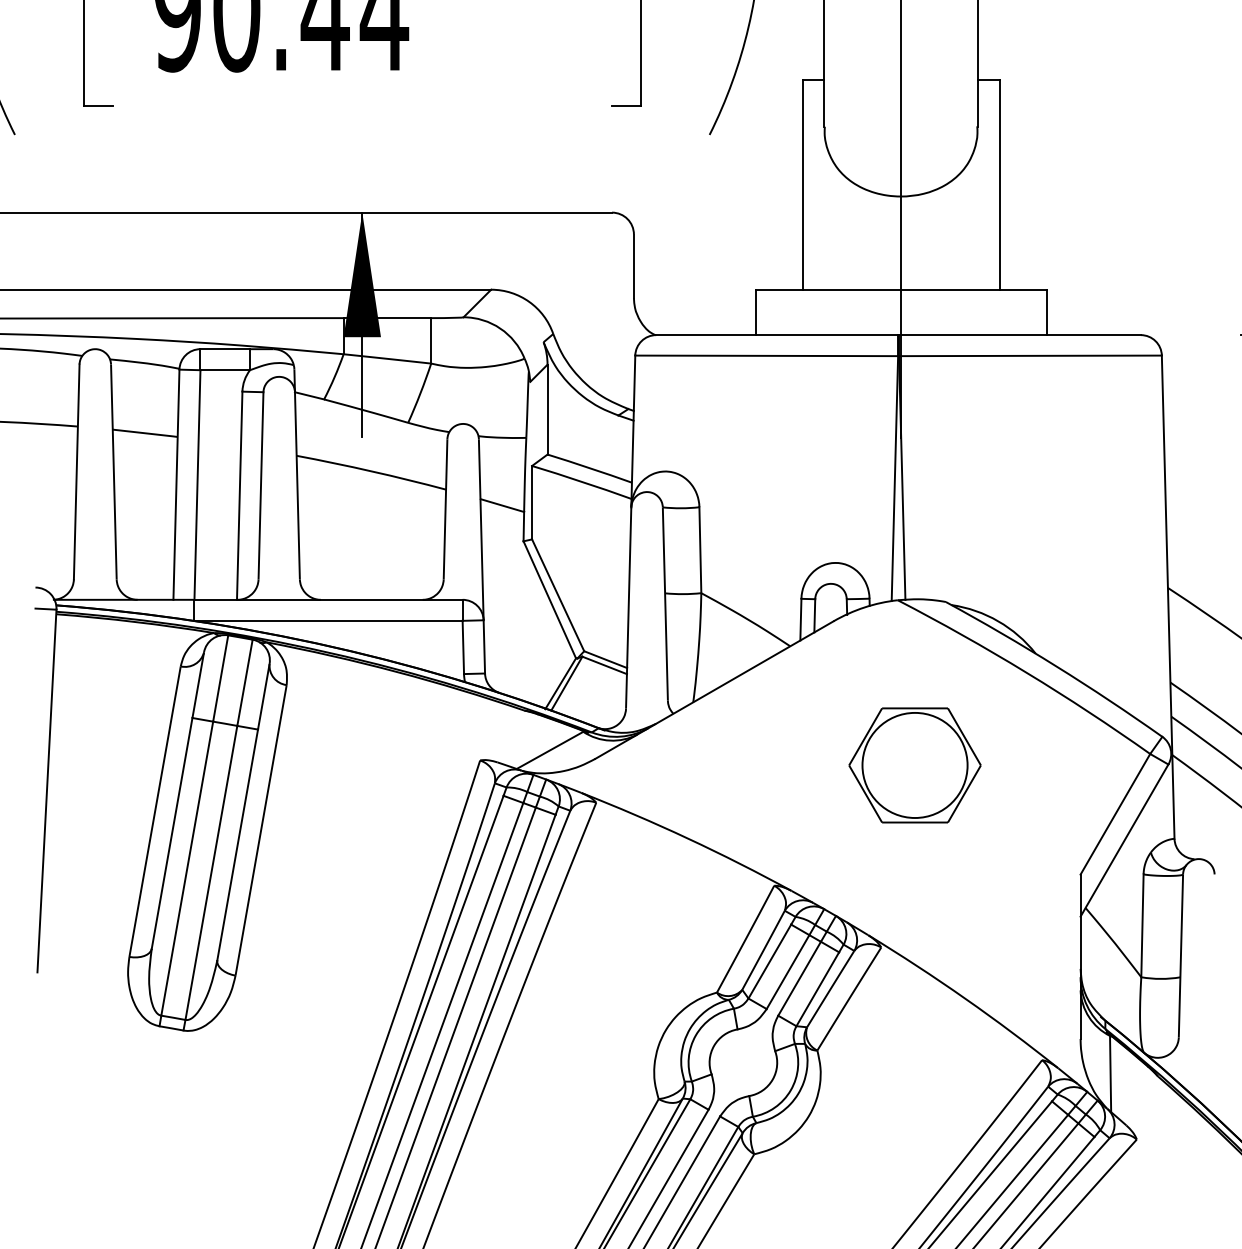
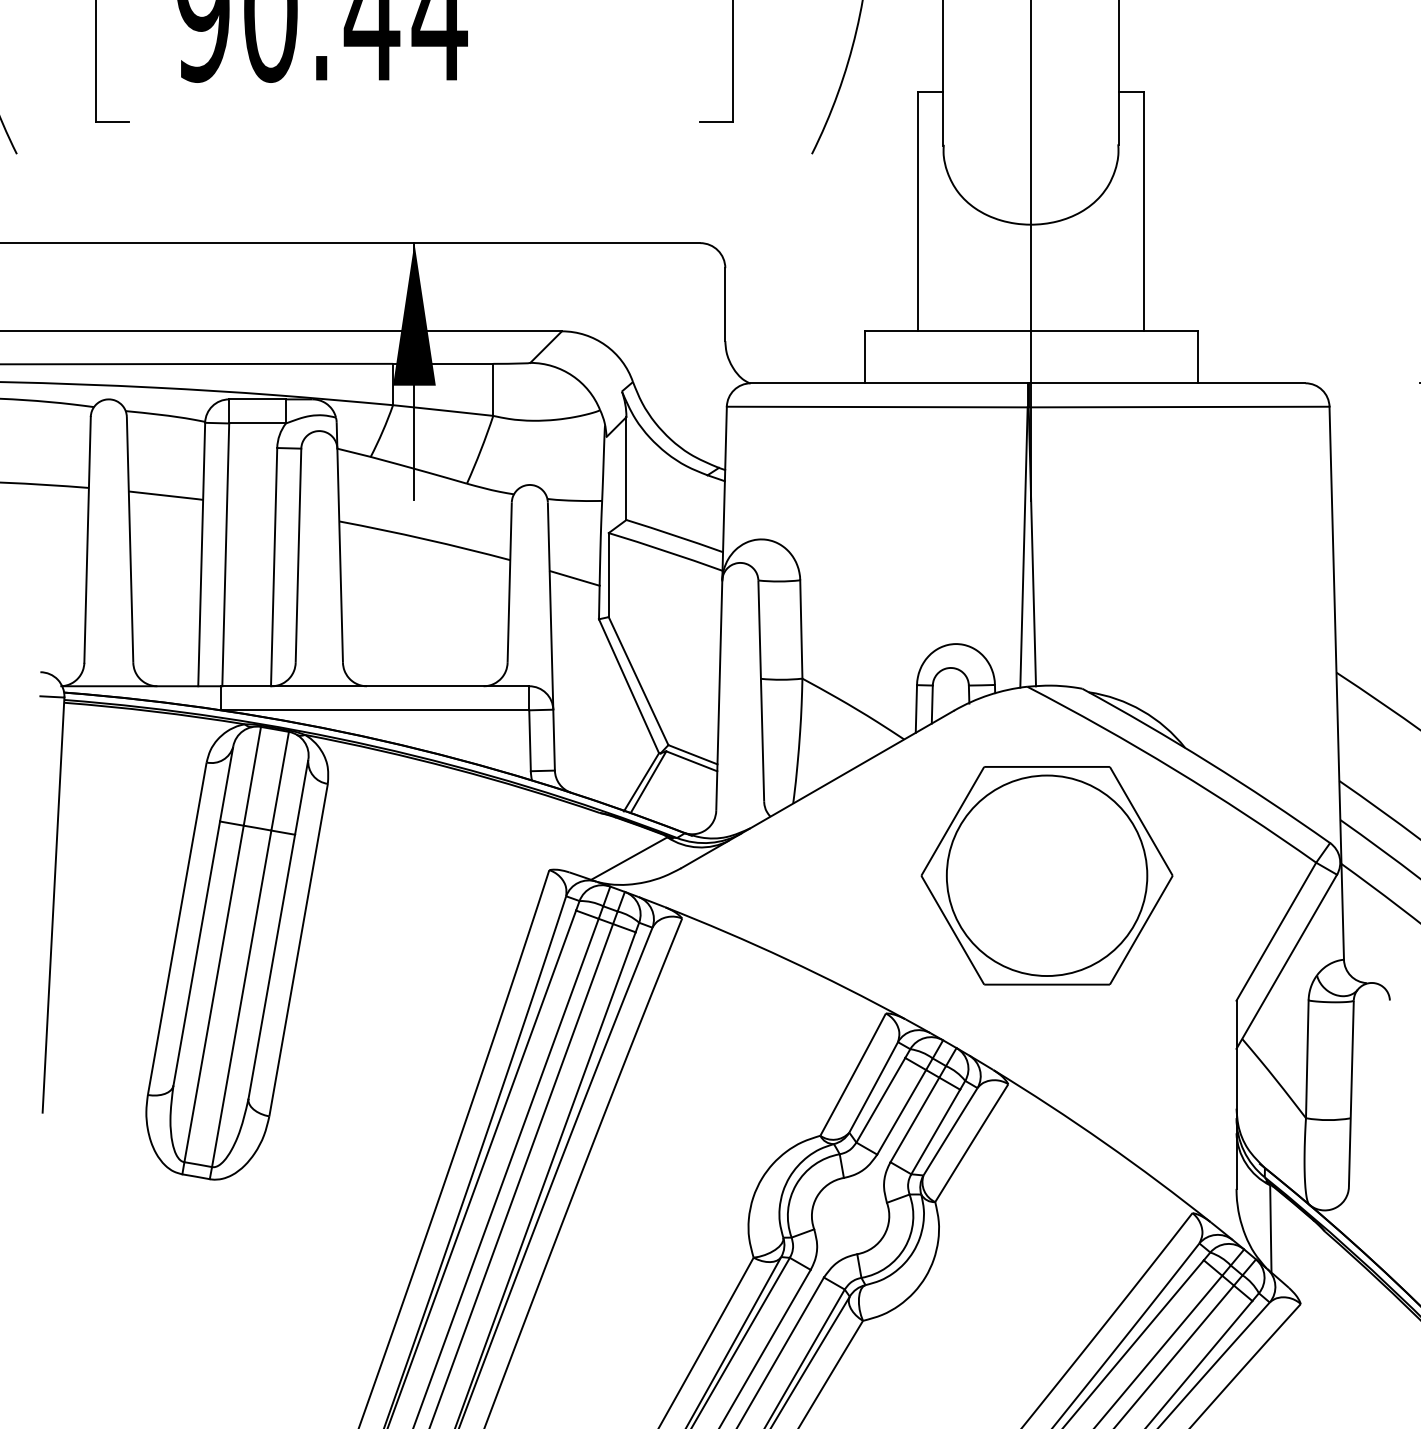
part: (914, 765) -> (1046, 875), size x1.67

